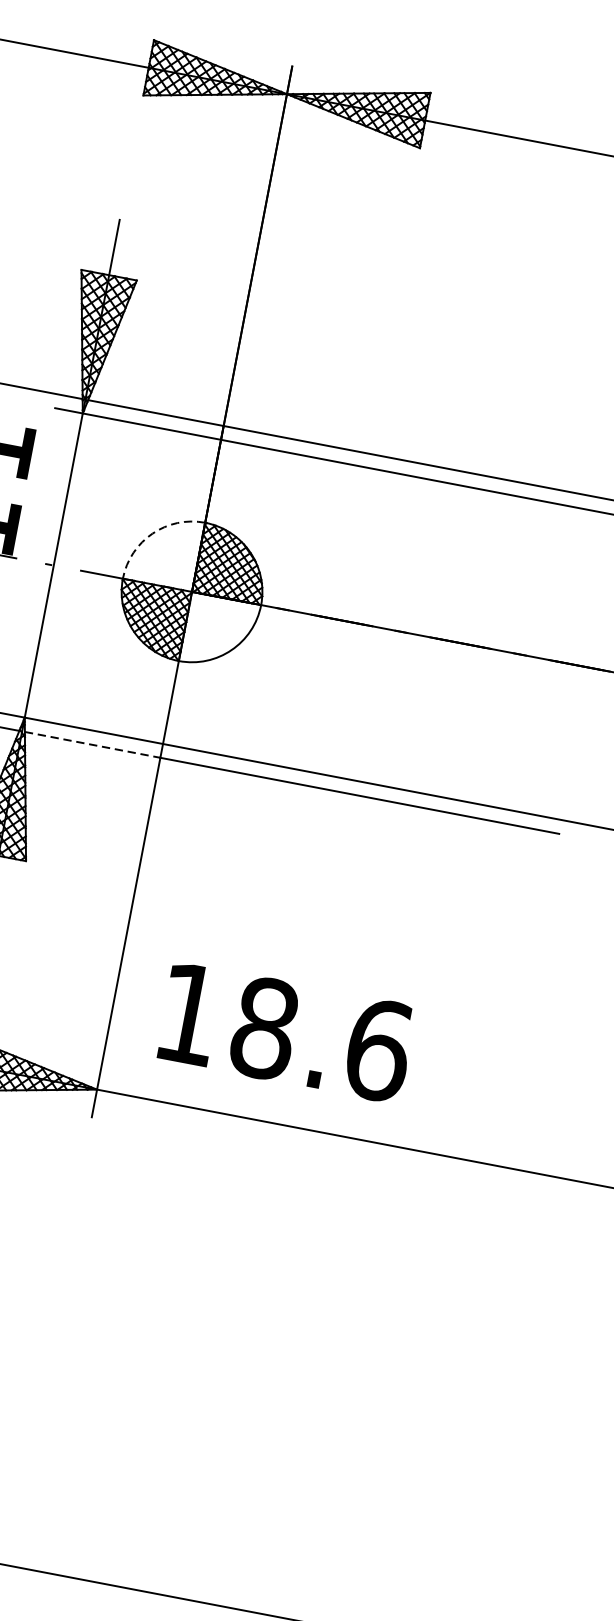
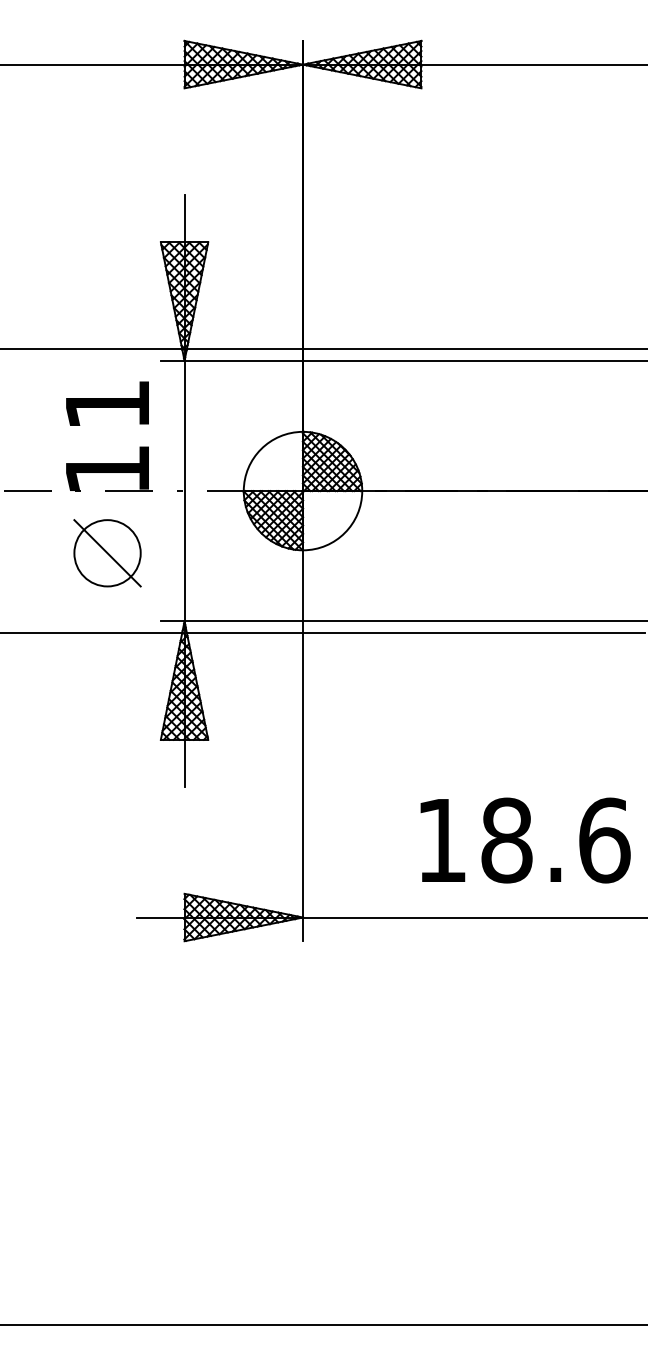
arc: (152, 534) -> (261, 449), dashed -> solid
line: (93, 745) -> (245, 633), dashed -> solid
text: (286, 1032) -> (525, 840), moved

